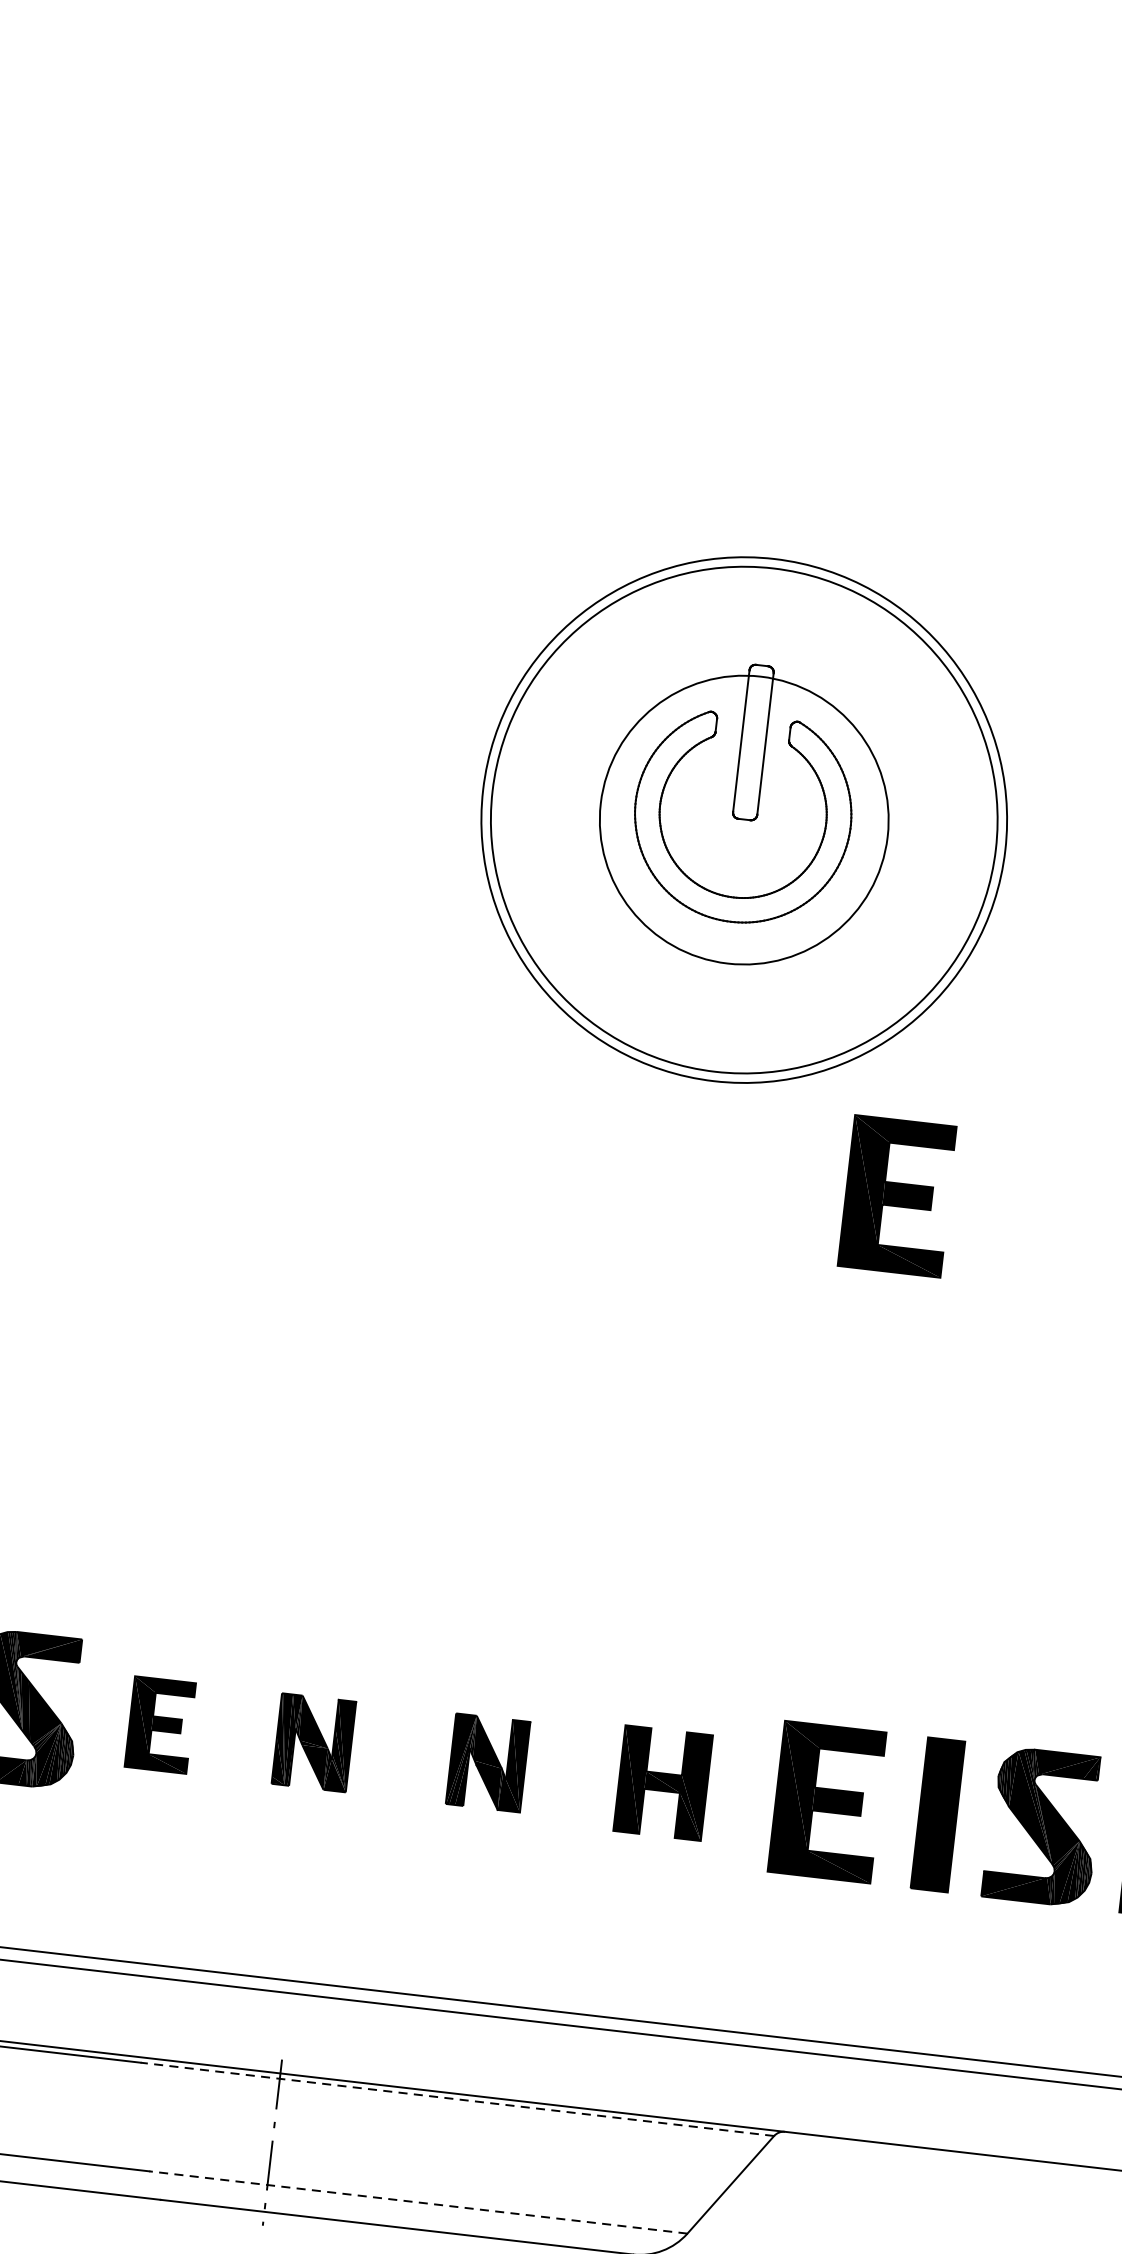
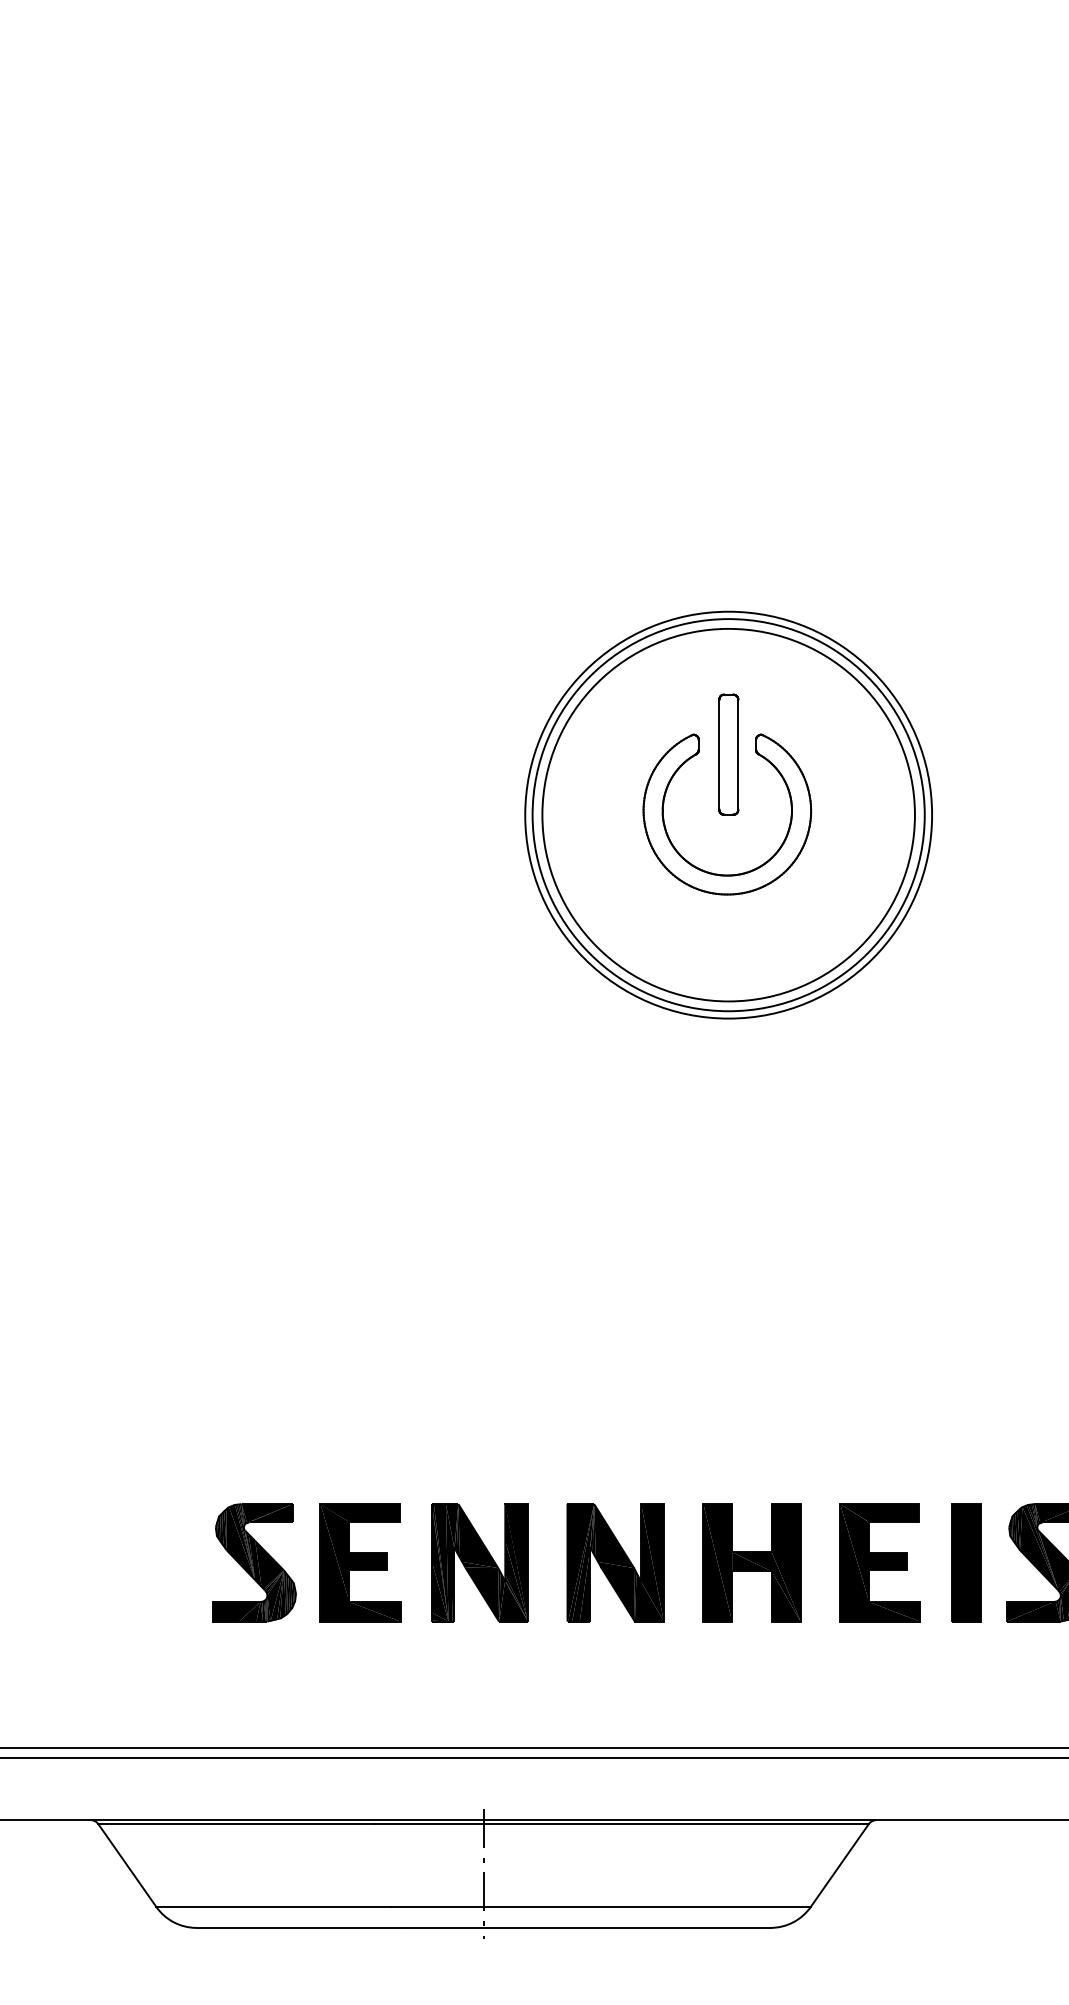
circle: (744, 819) -> (728, 814), size x1.67
part: (896, 1195) -> (879, 1090), removed
part: (160, 1724) -> (360, 1562), size x1.67
part: (313, 1742) -> (479, 1562), size x1.67
part: (488, 1762) -> (615, 1562), size x1.67
part: (662, 1782) -> (751, 1562), size x1.43
line: (456, 2099) -> (621, 1824), dashed -> solid
line: (418, 2203) -> (601, 1907), dashed -> solid

